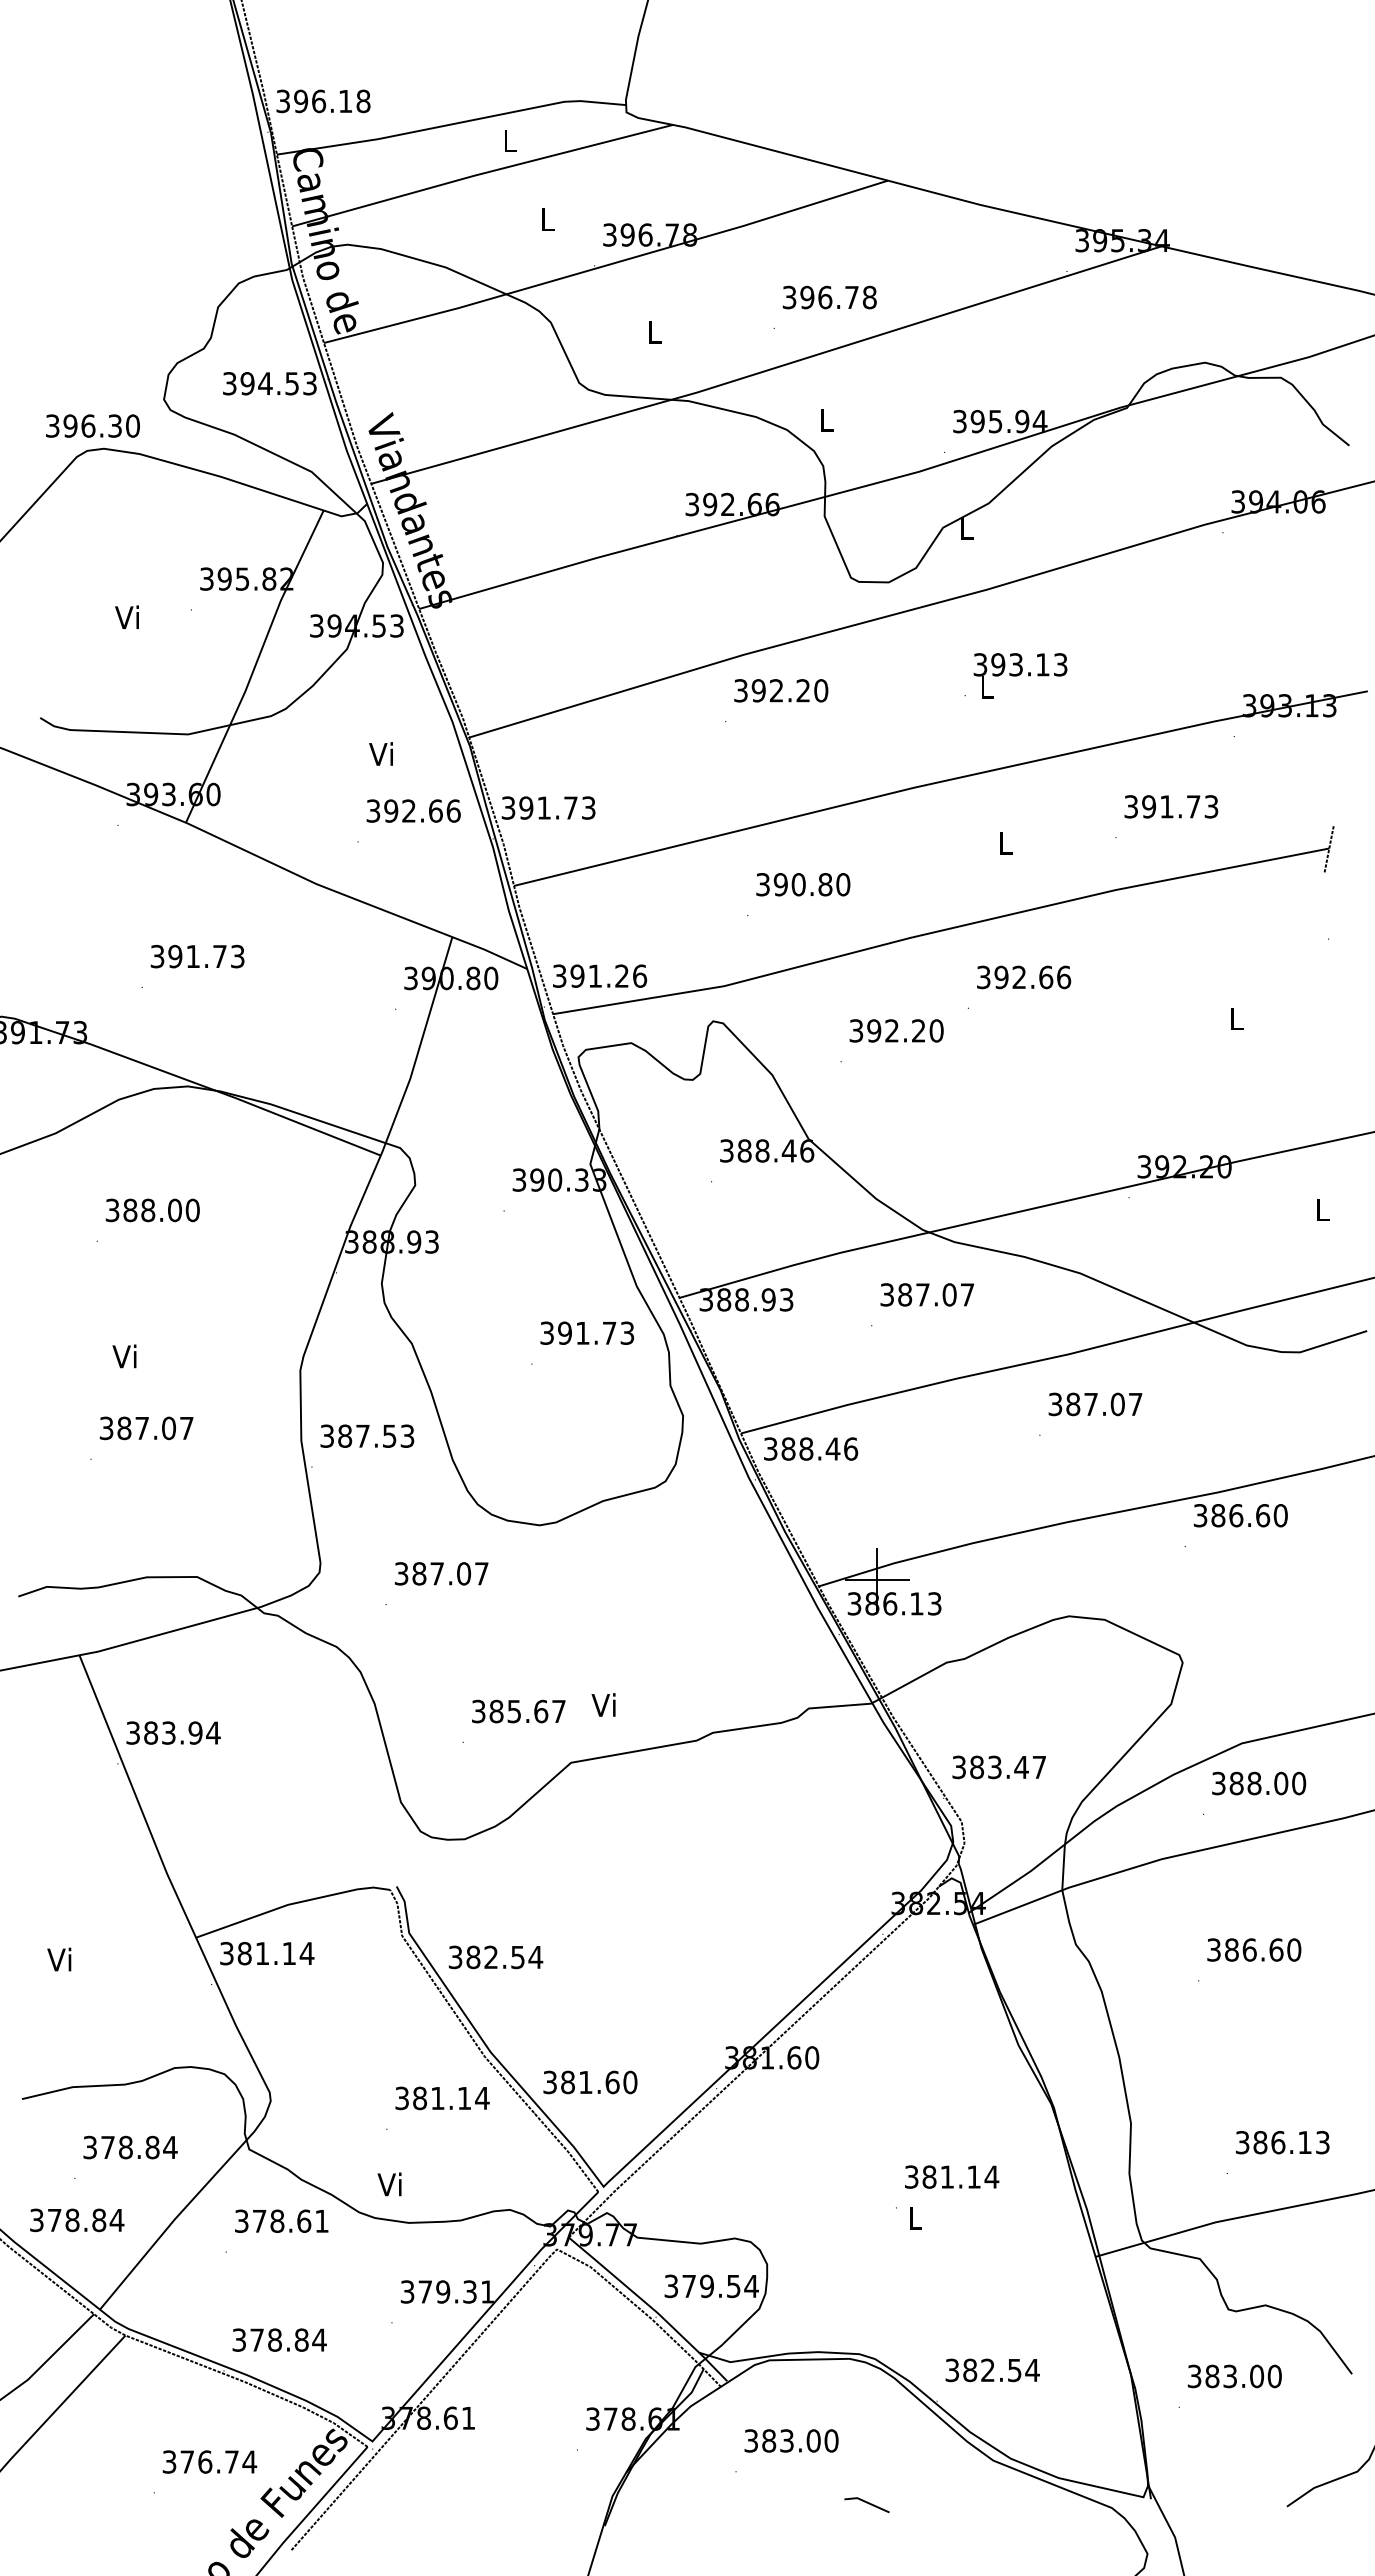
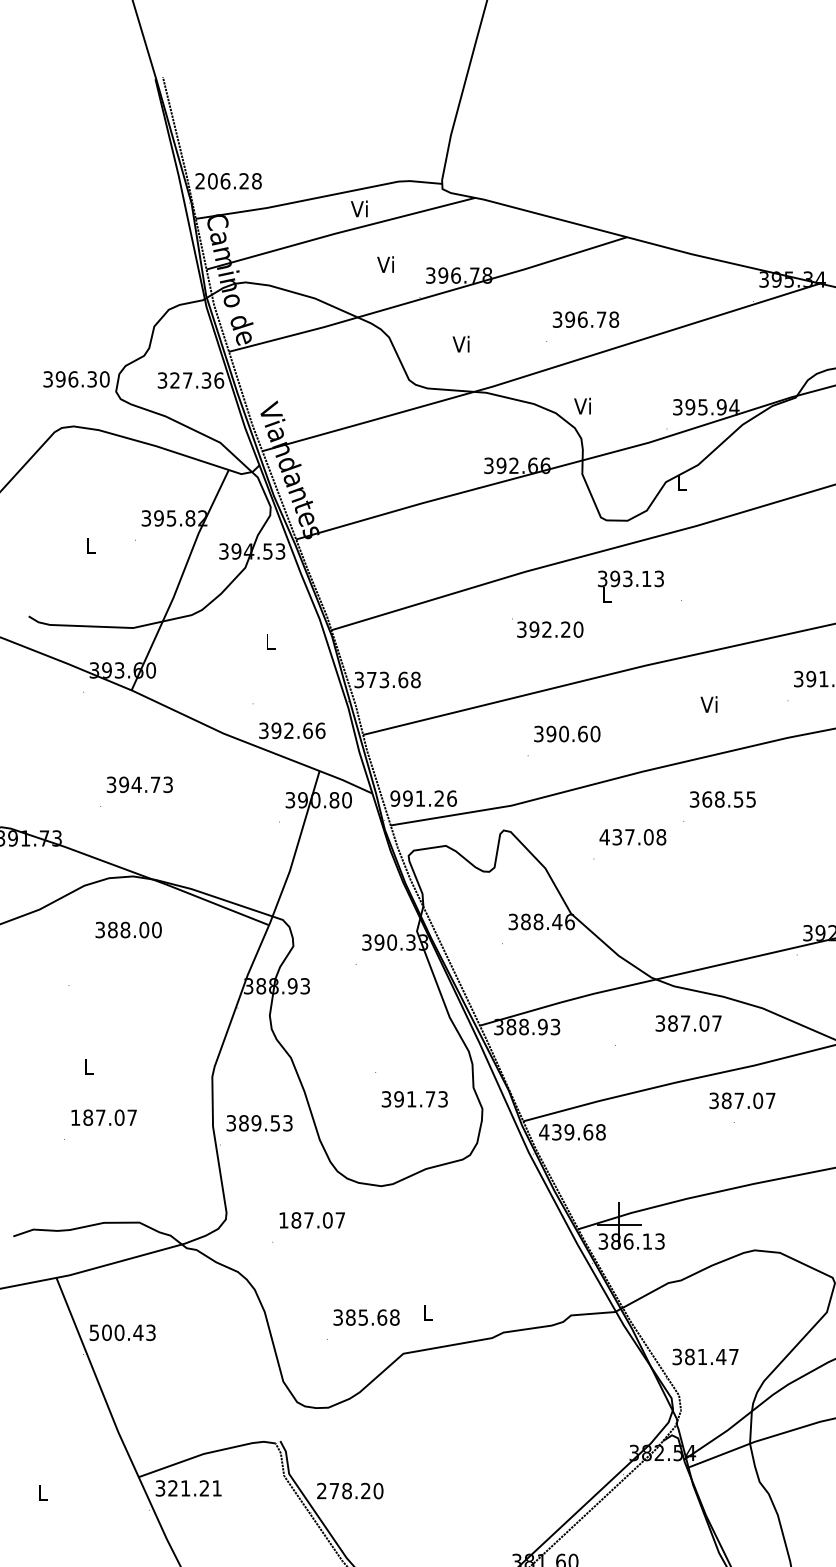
text: (313, 101) -> (221, 181), 396.18 -> 206.28
text: (508, 140) -> (359, 208), L -> Vi
text: (545, 219) -> (385, 264), L -> Vi
text: (652, 331) -> (460, 343), L -> Vi
text: (278, 383) -> (196, 380), 394.53 -> 327.36
text: (824, 419) -> (582, 405), L -> Vi
text: (92, 425) -> (76, 378), moved
text: (126, 616) -> (89, 544), Vi -> L
text: (1020, 675) -> (630, 586), moved
text: (781, 690) -> (550, 629), moved
text: (380, 753) -> (268, 641), Vi -> L
text: (557, 807) -> (393, 679), 391.73 -> 373.68
text: (413, 810) -> (292, 730), moved
text: (1004, 842) -> (709, 704), L -> Vi
text: (825, 884) -> (582, 733), 390.80 -> 390.60
text: (192, 956) -> (136, 784), 391.73 -> 394.73
text: (559, 975) -> (395, 798), 391.26 -> 991.26
text: (1032, 977) -> (729, 799), 392.66 -> 368.55
text: (896, 1030) -> (633, 836), 392.20 -> 437.08
text: (152, 1210) -> (128, 930), moved
text: (926, 1294) -> (688, 1023), moved
text: (587, 1332) -> (414, 1098), moved
text: (124, 1356) -> (88, 1067), Vi -> L
text: (1095, 1404) -> (742, 1100), moved
text: (106, 1428) -> (75, 1117), 387.07 -> 187.07
text: (362, 1435) -> (256, 1122), 387.53 -> 389.53
text: (810, 1448) -> (572, 1131), 388.46 -> 439.68
text: (401, 1573) -> (283, 1220), 387.07 -> 187.07
text: (603, 1704) -> (426, 1312), Vi -> L
text: (558, 1711) -> (394, 1317), 385.67 -> 385.68
text: (173, 1732) -> (122, 1332), 383.94 -> 500.43
text: (994, 1767) -> (702, 1357), 383.47 -> 381.47
text: (275, 1953) -> (194, 1488), 381.14 -> 321.21
text: (495, 1957) -> (350, 1491), 382.54 -> 278.20
text: (59, 1959) -> (42, 1492), Vi -> L

